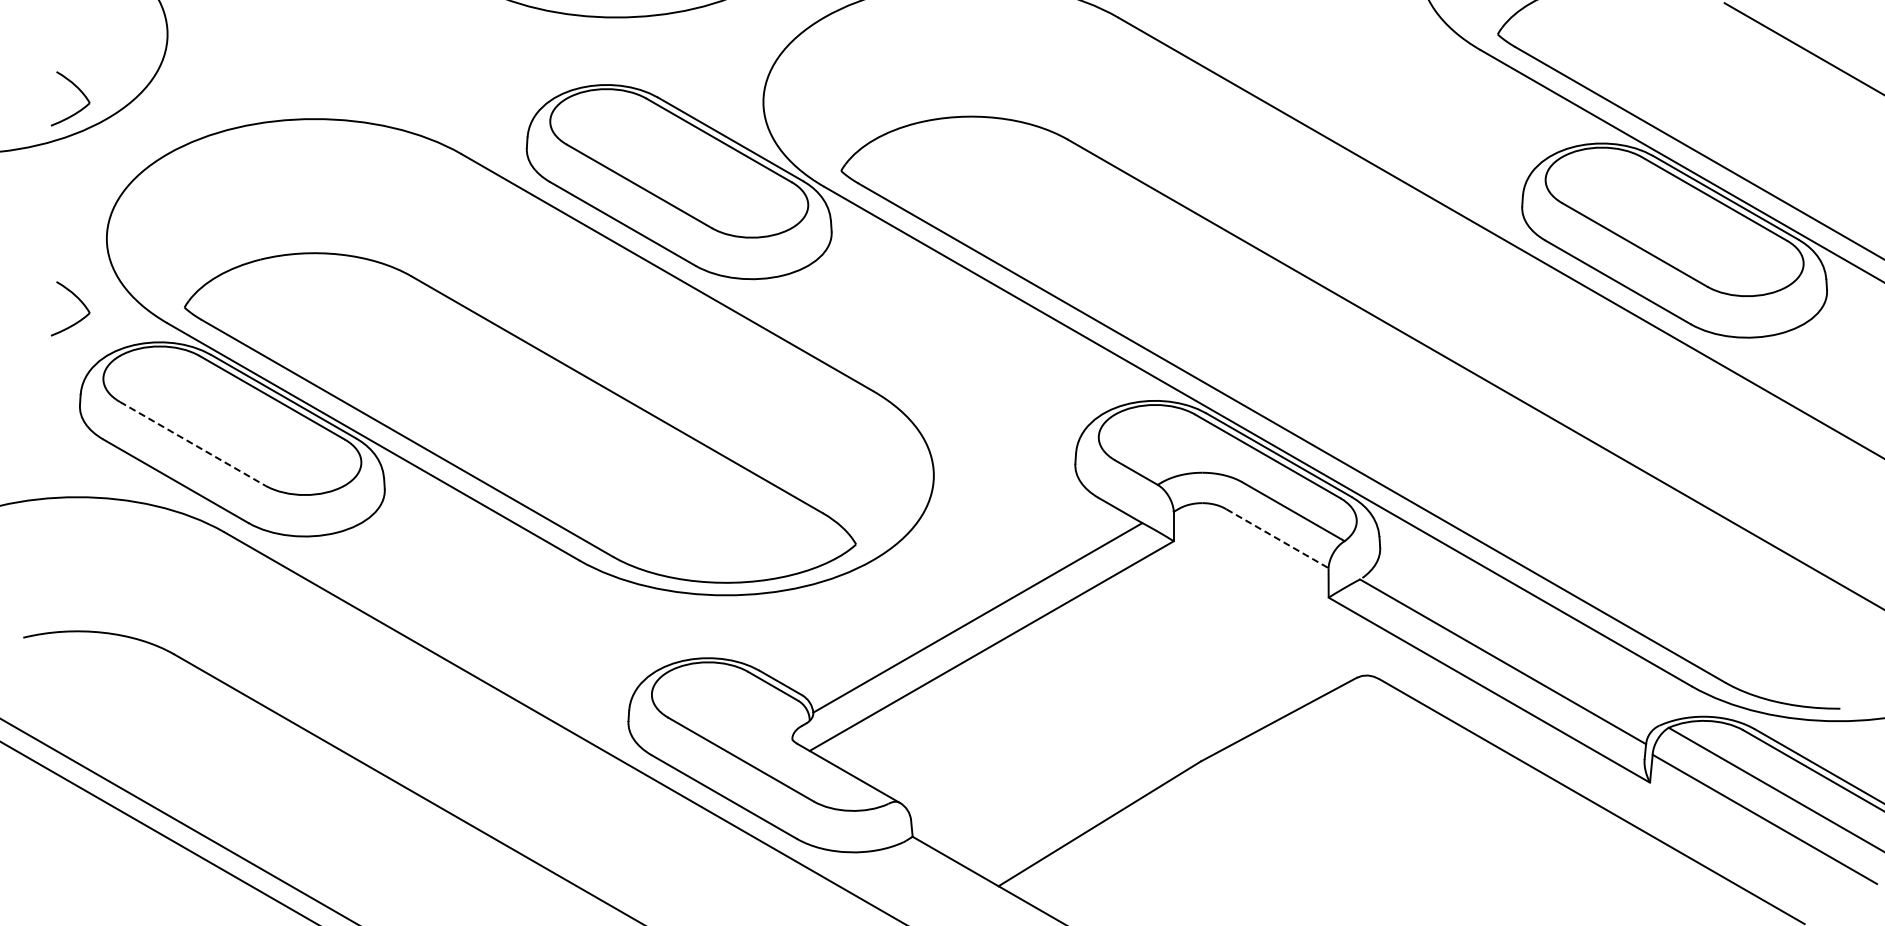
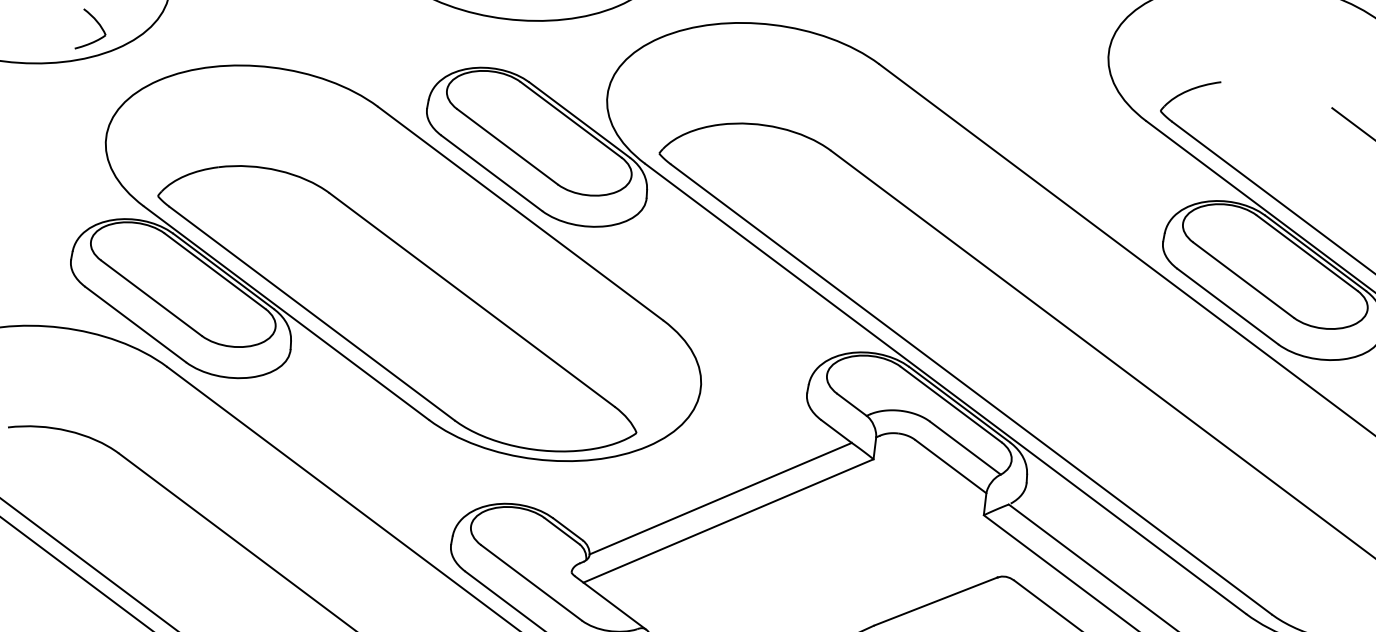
part: (78, 299) -> (79, 180), removed
line: (192, 443) -> (151, 298), dashed -> solid
line: (1277, 538) -> (951, 466), dashed -> solid

